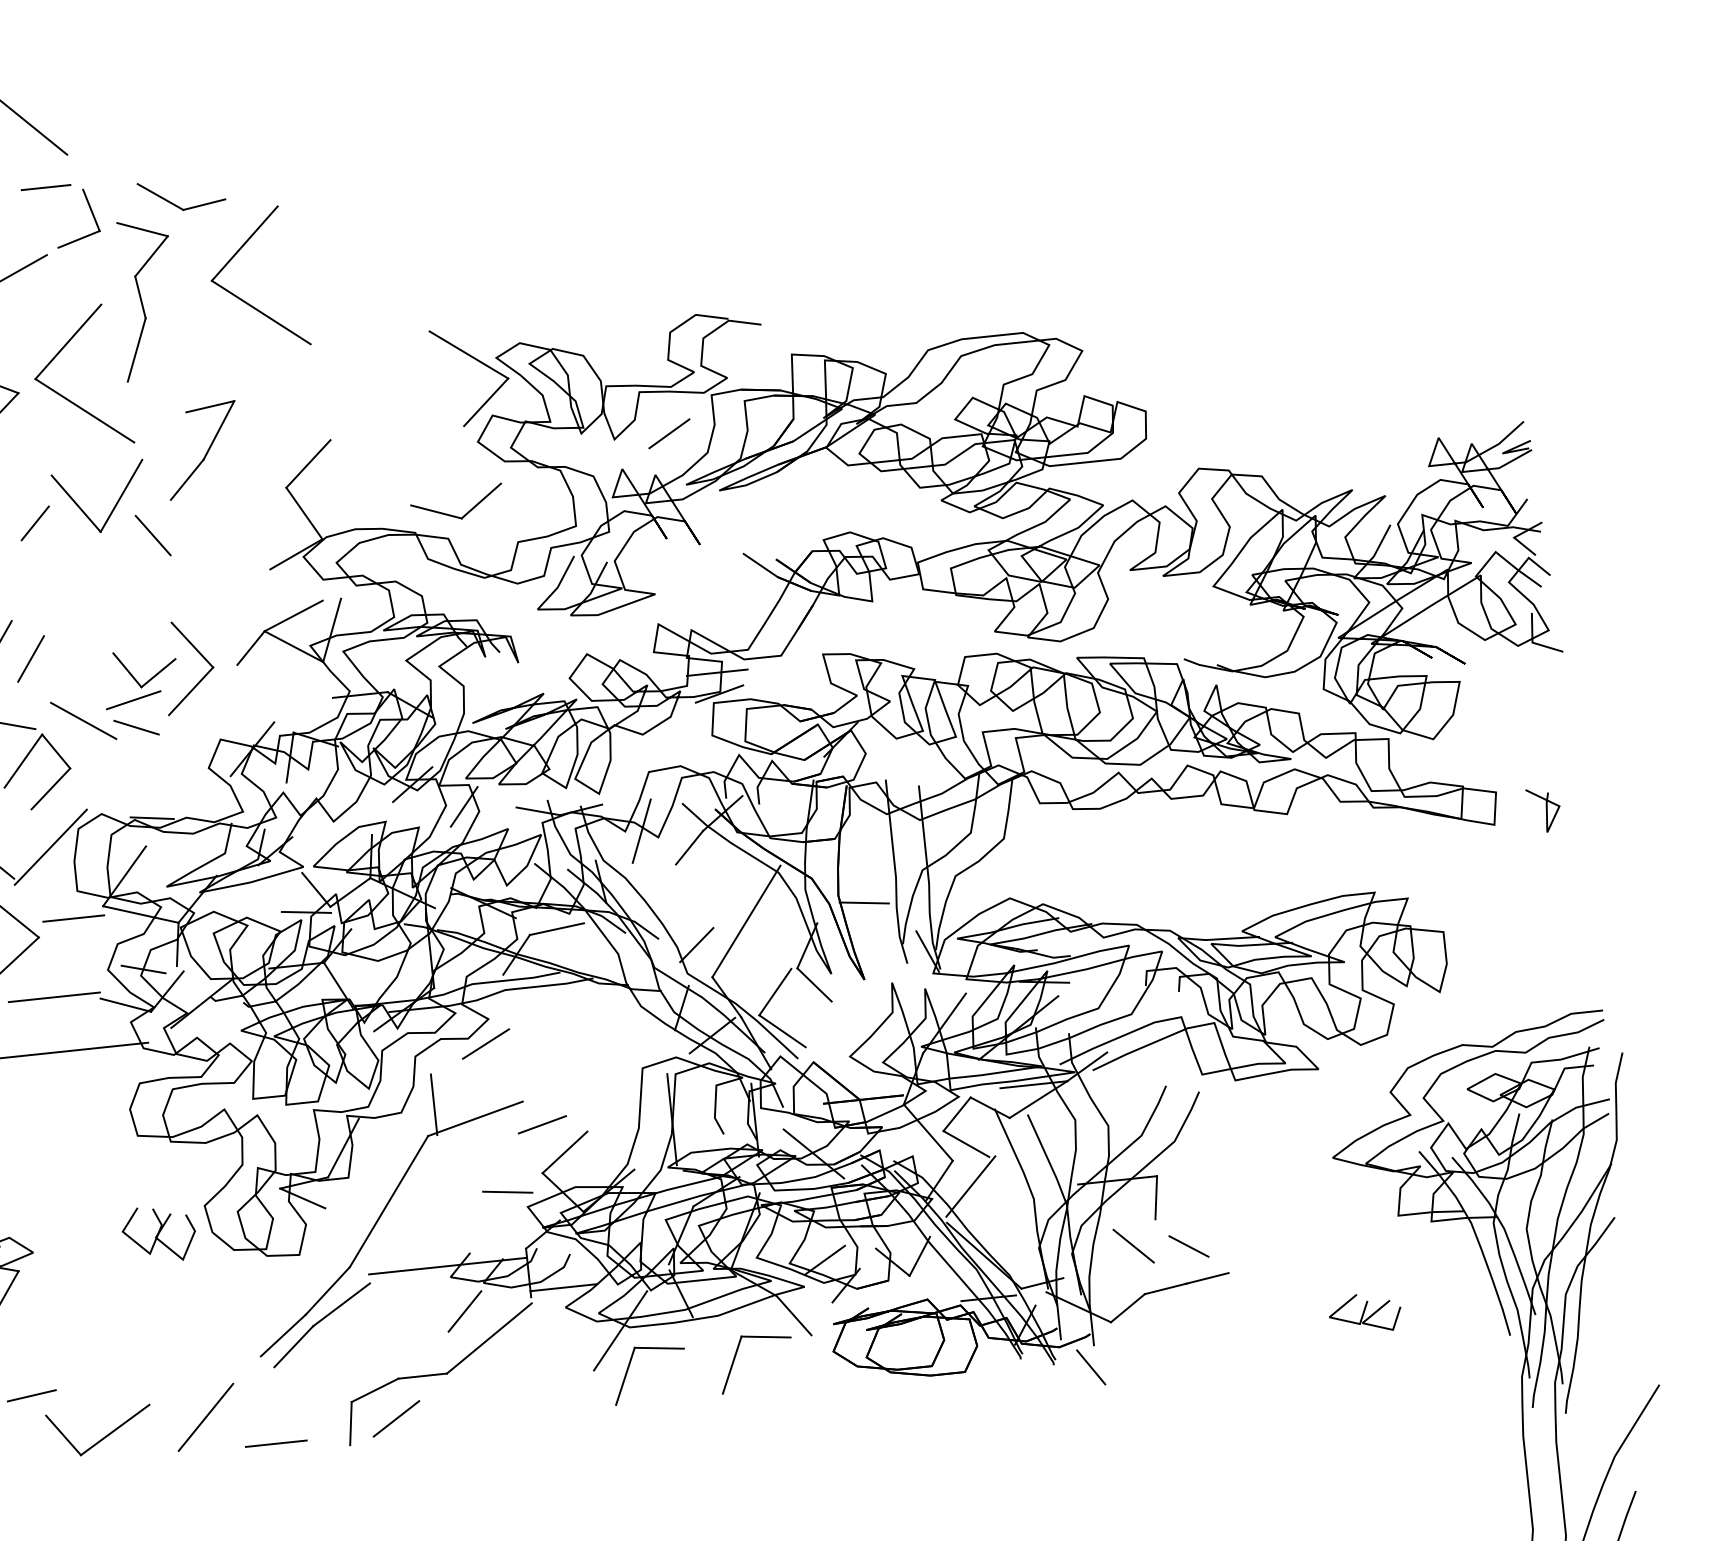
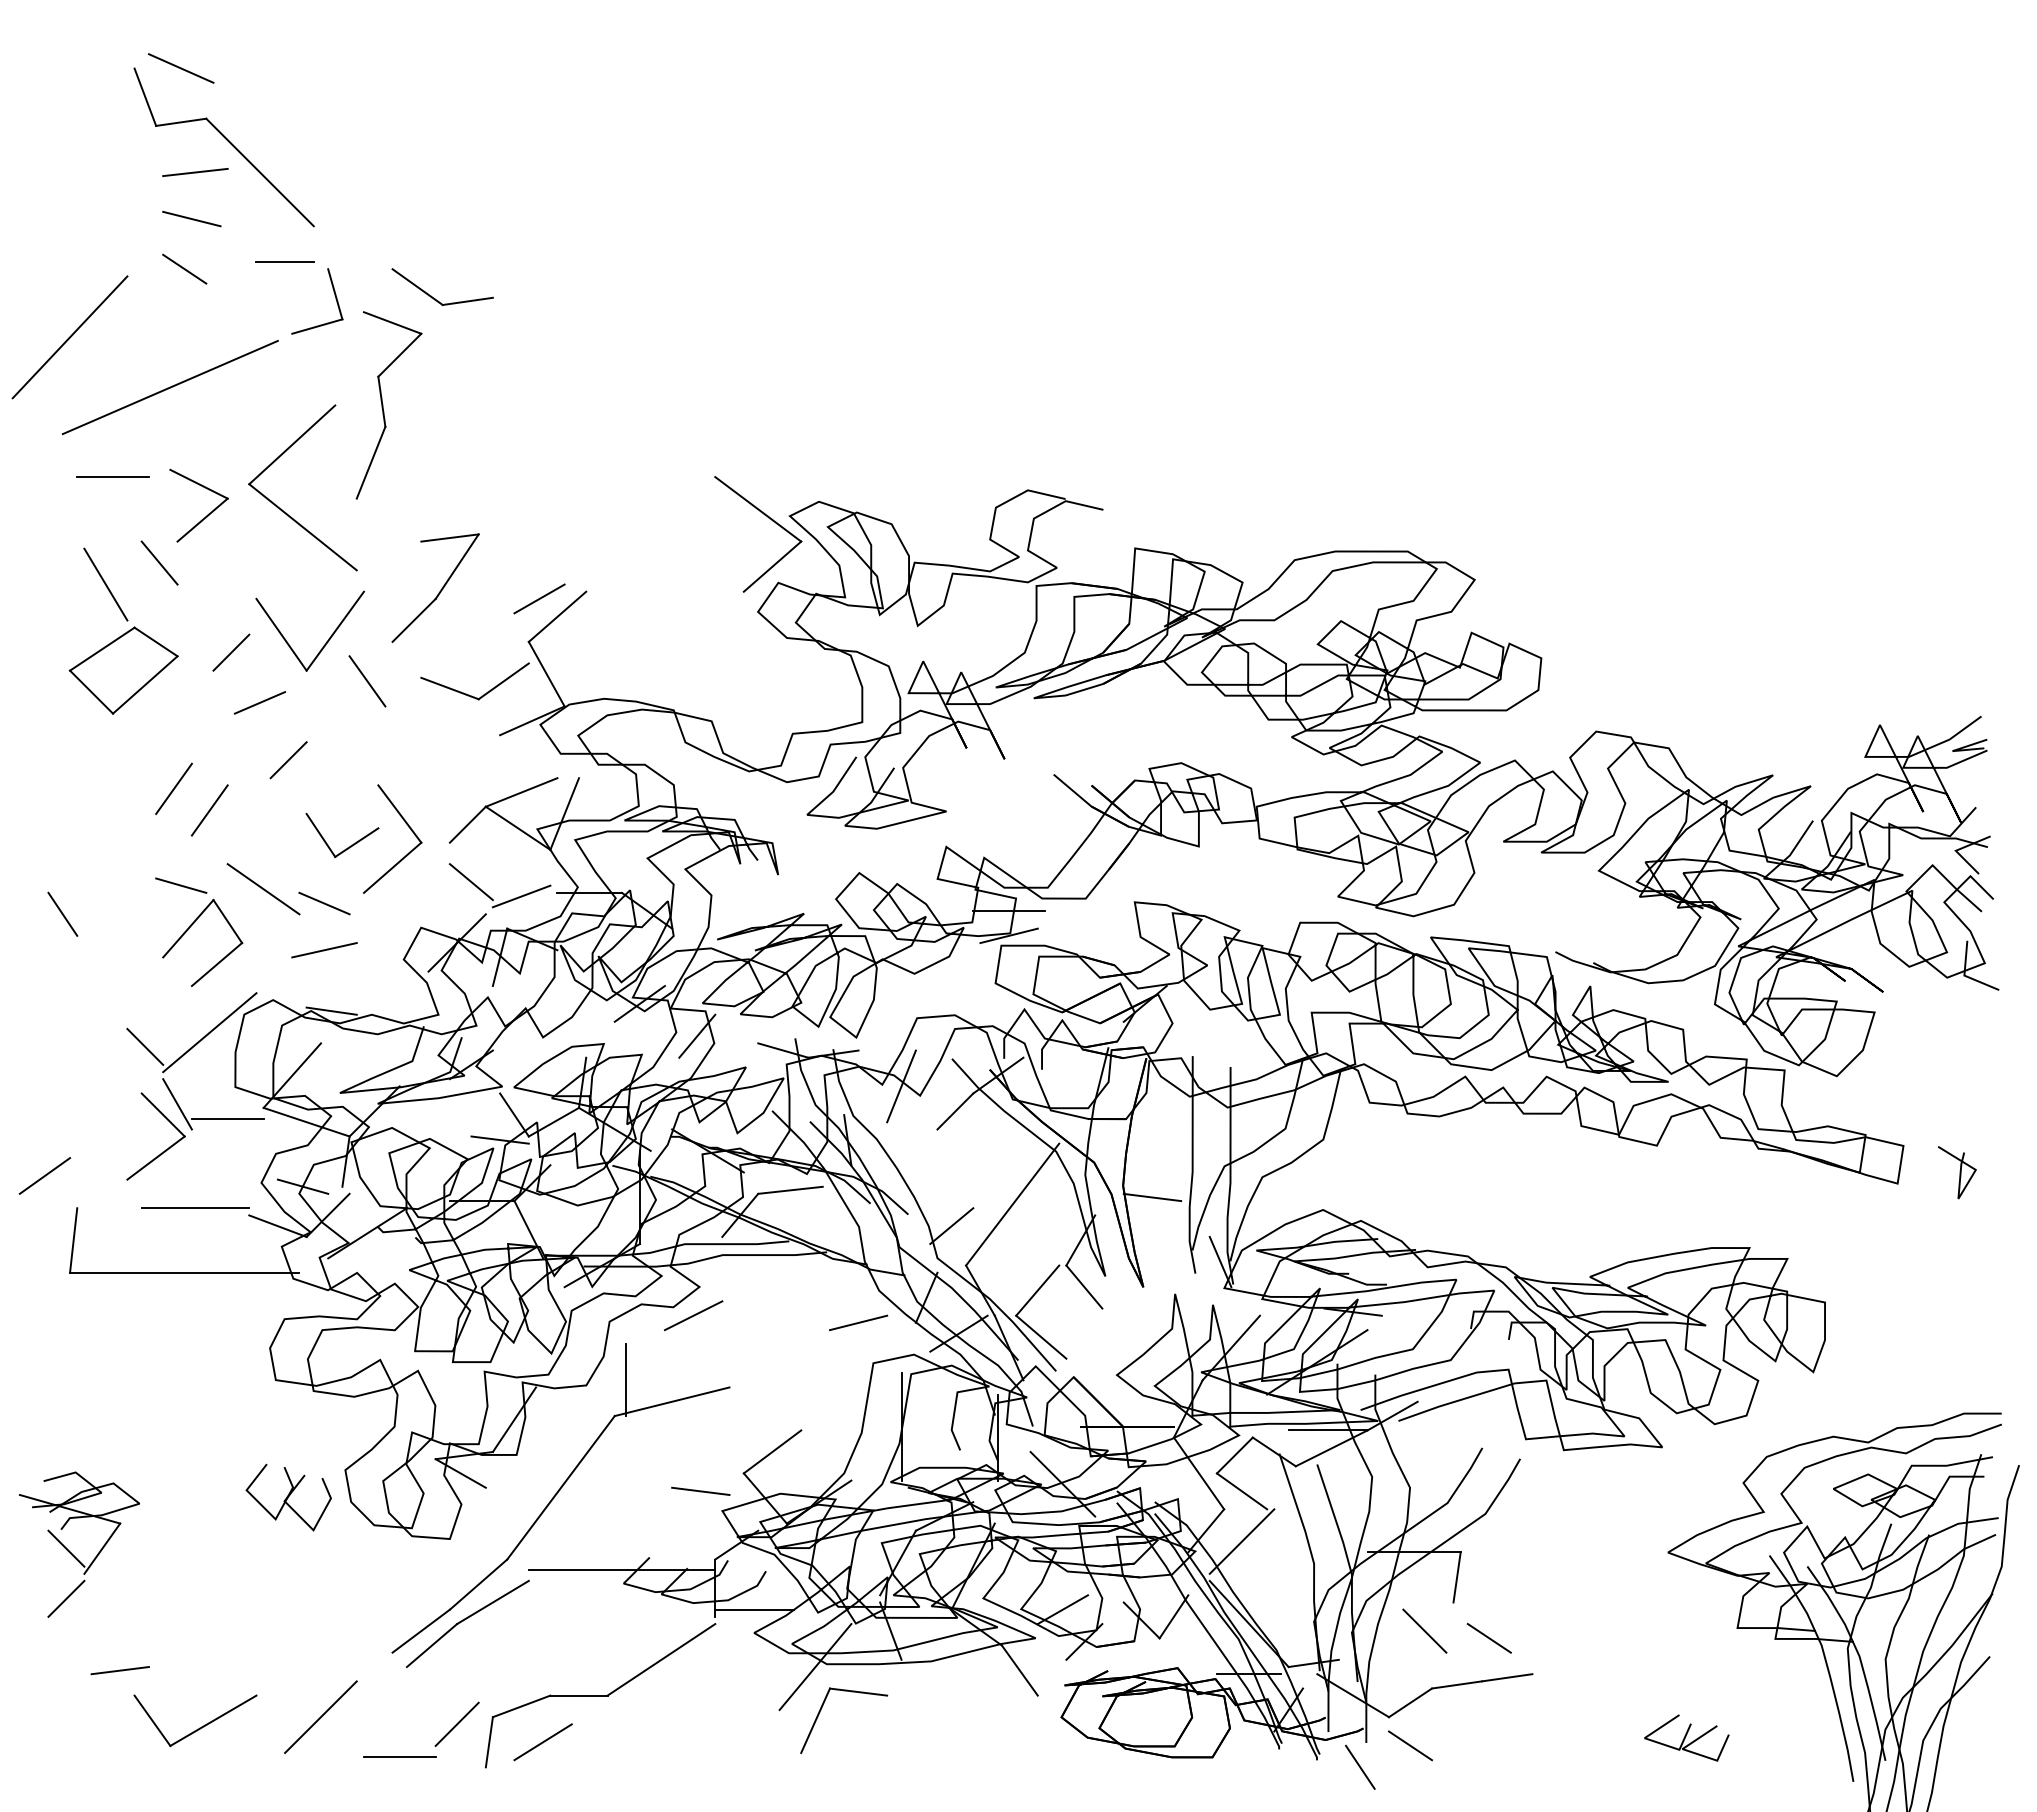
part: (245, 301) -> (504, 419), removed
line: (669, 433) -> (539, 598), moved
part: (453, 515) -> (469, 694), moved
line: (63, 563) -> (259, 702), added
line: (93, 609) -> (288, 760), added
line: (133, 700) -> (324, 950), moved
part: (275, 706) -> (489, 895), added
line: (29, 911) -> (177, 1104), added
line: (542, 1124) -> (858, 1322), moved
line: (464, 1310) -> (456, 1723), moved
line: (1131, 1344) -> (1410, 1745), added
part: (736, 1354) -> (948, 1708), removed

